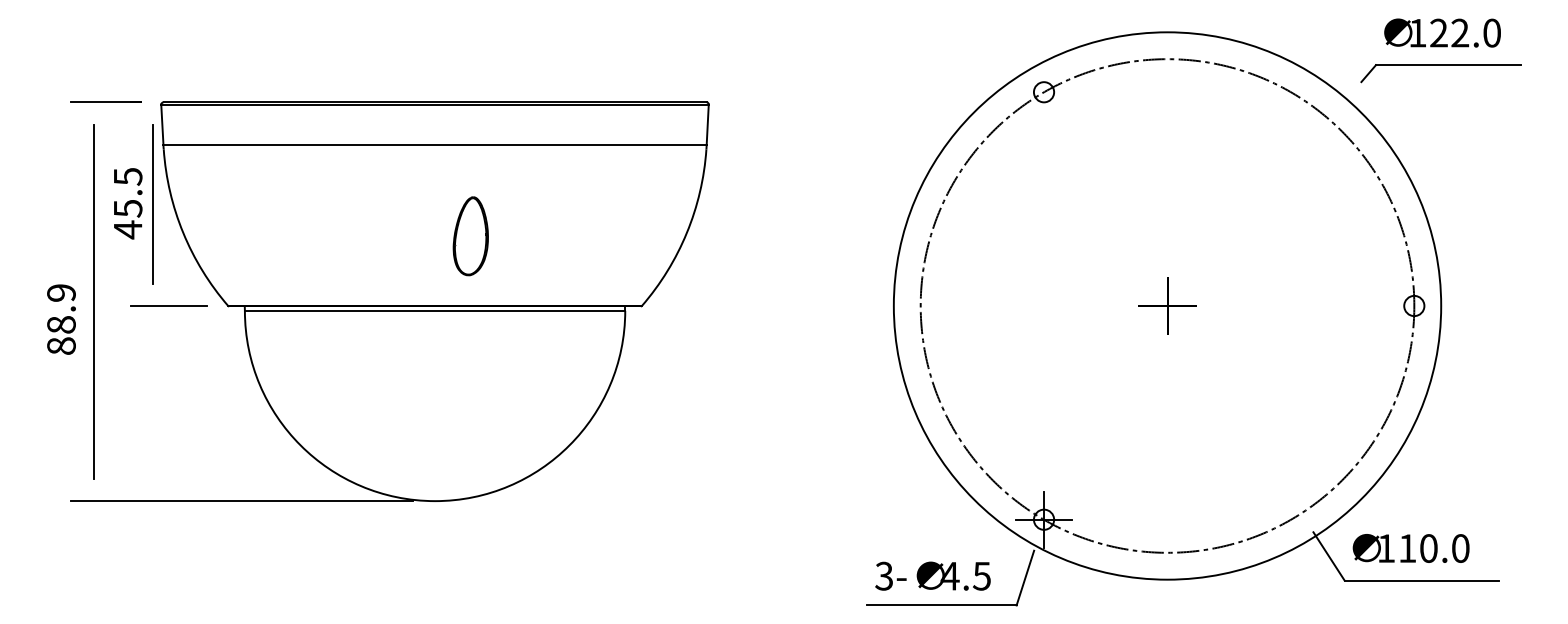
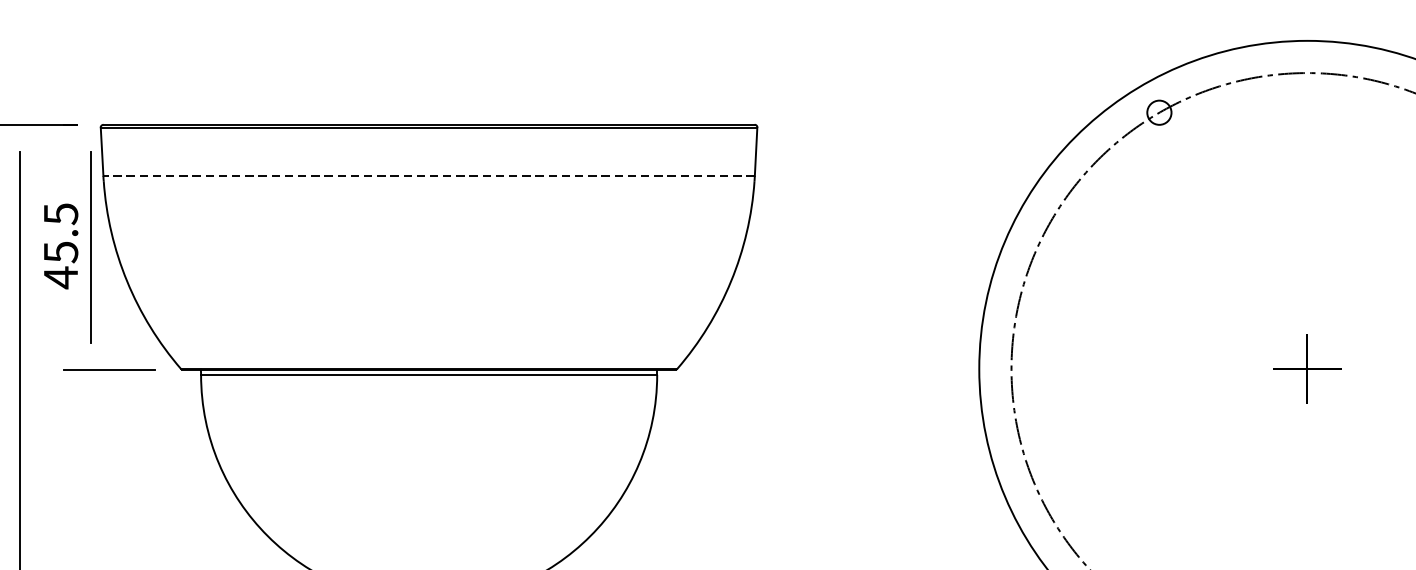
line: (435, 144) -> (429, 175), solid -> dashed
part: (470, 236) -> (471, 285), removed

